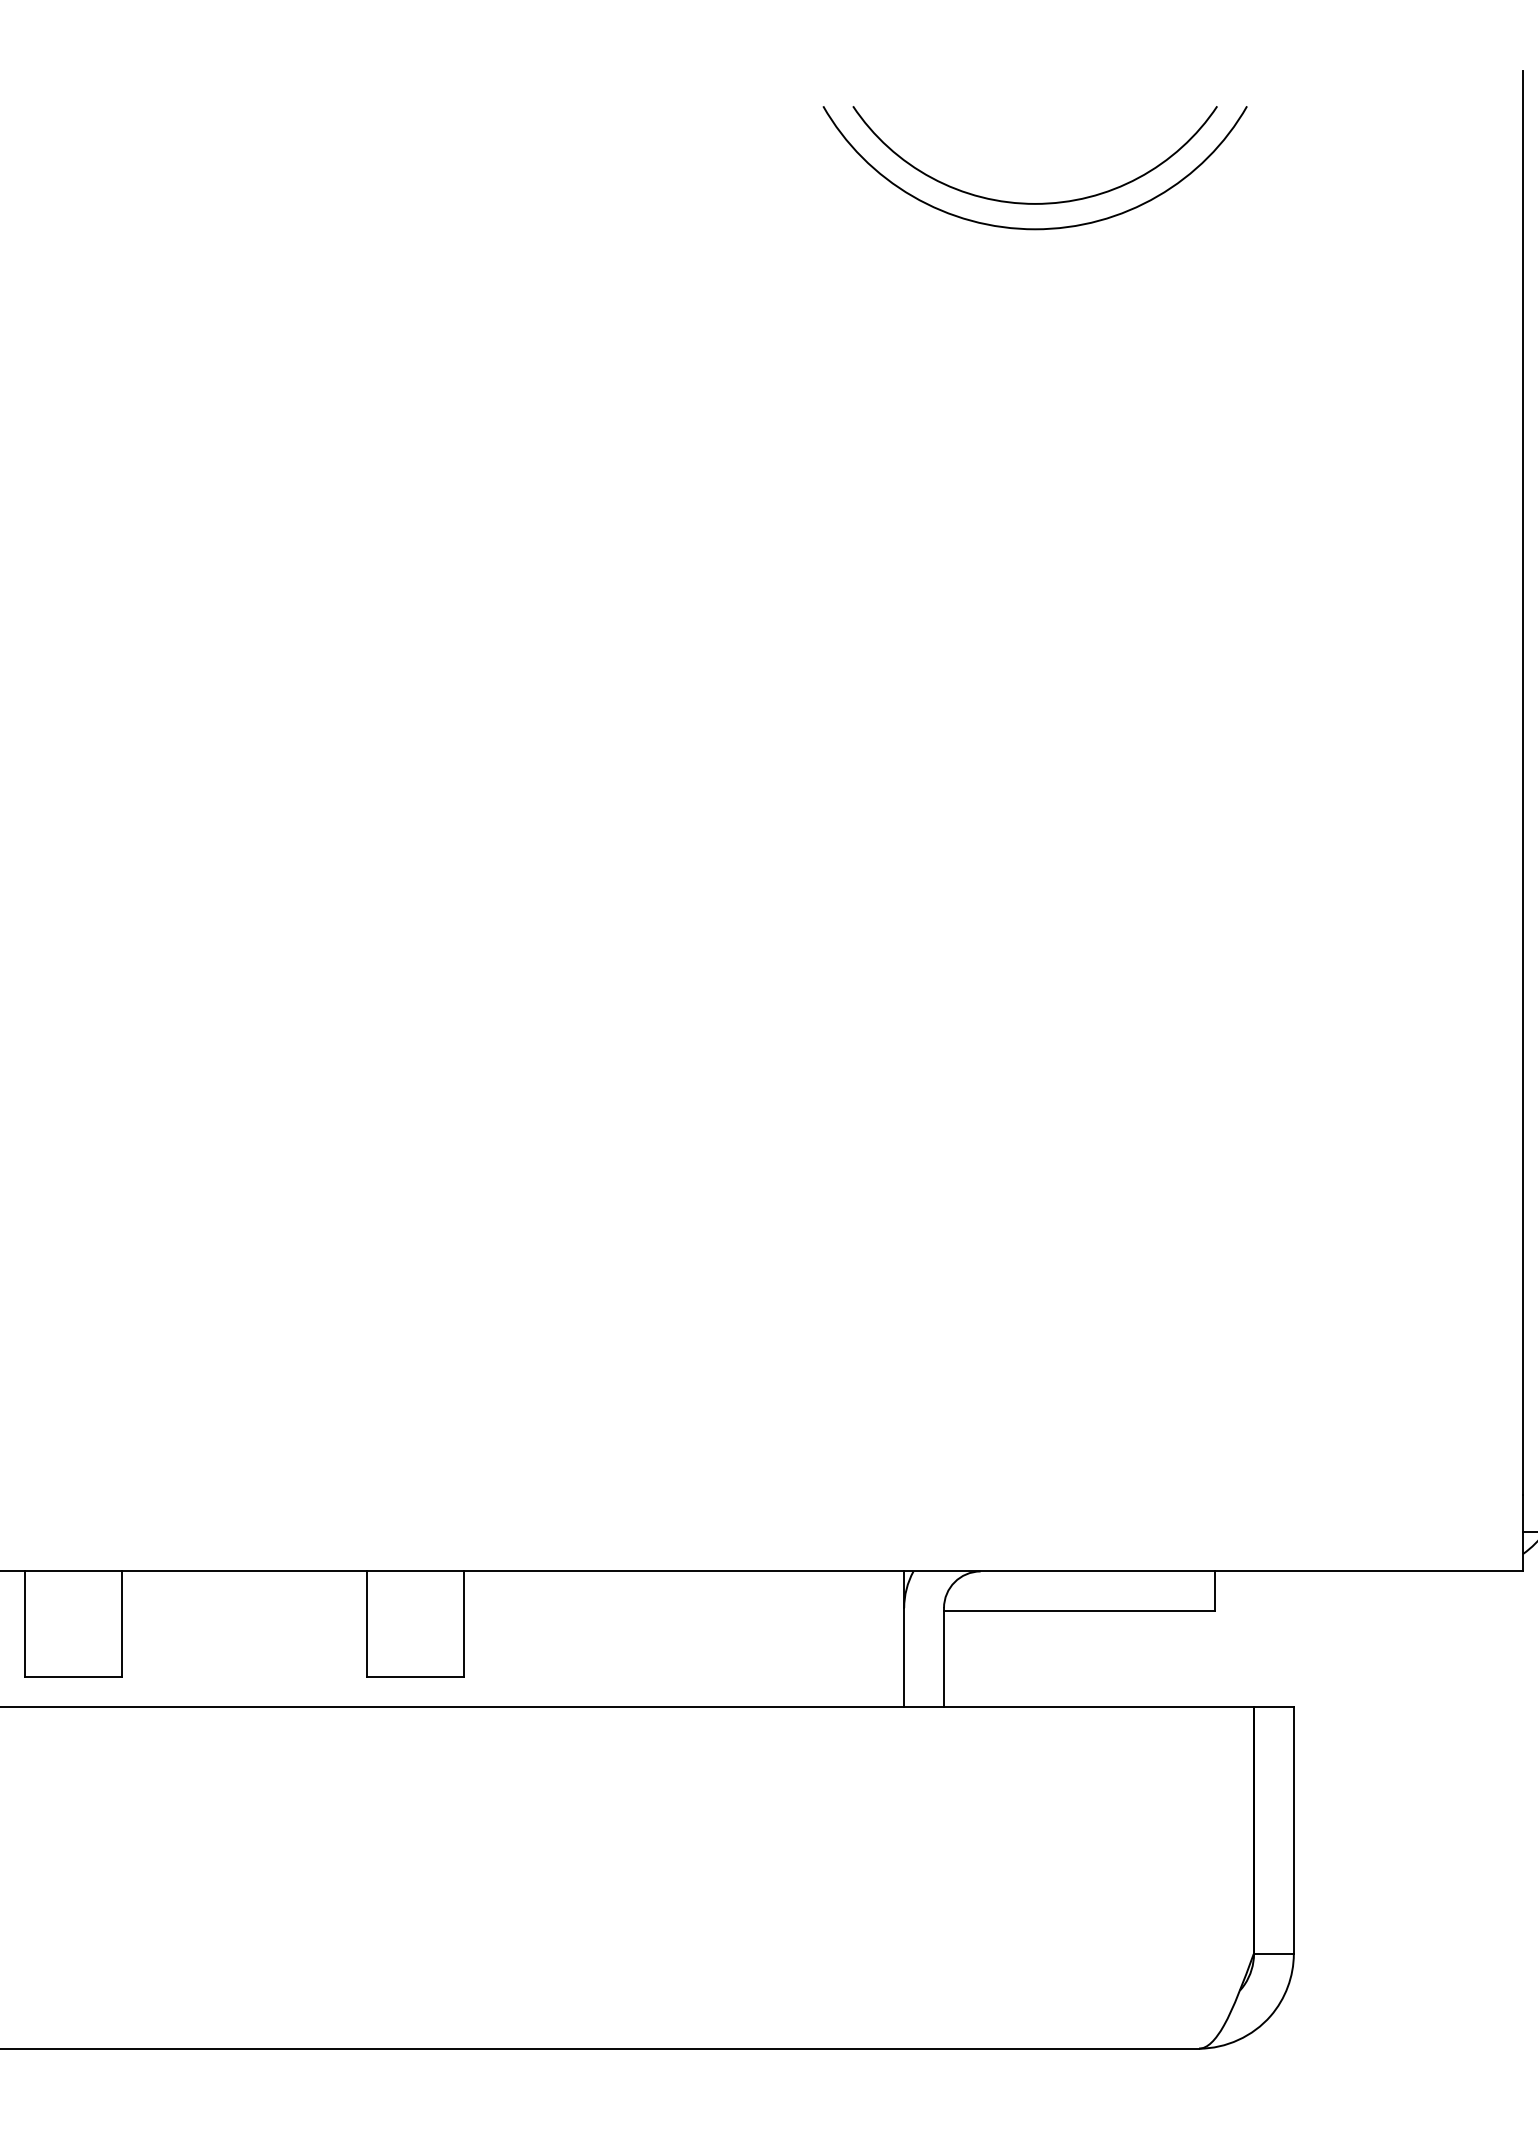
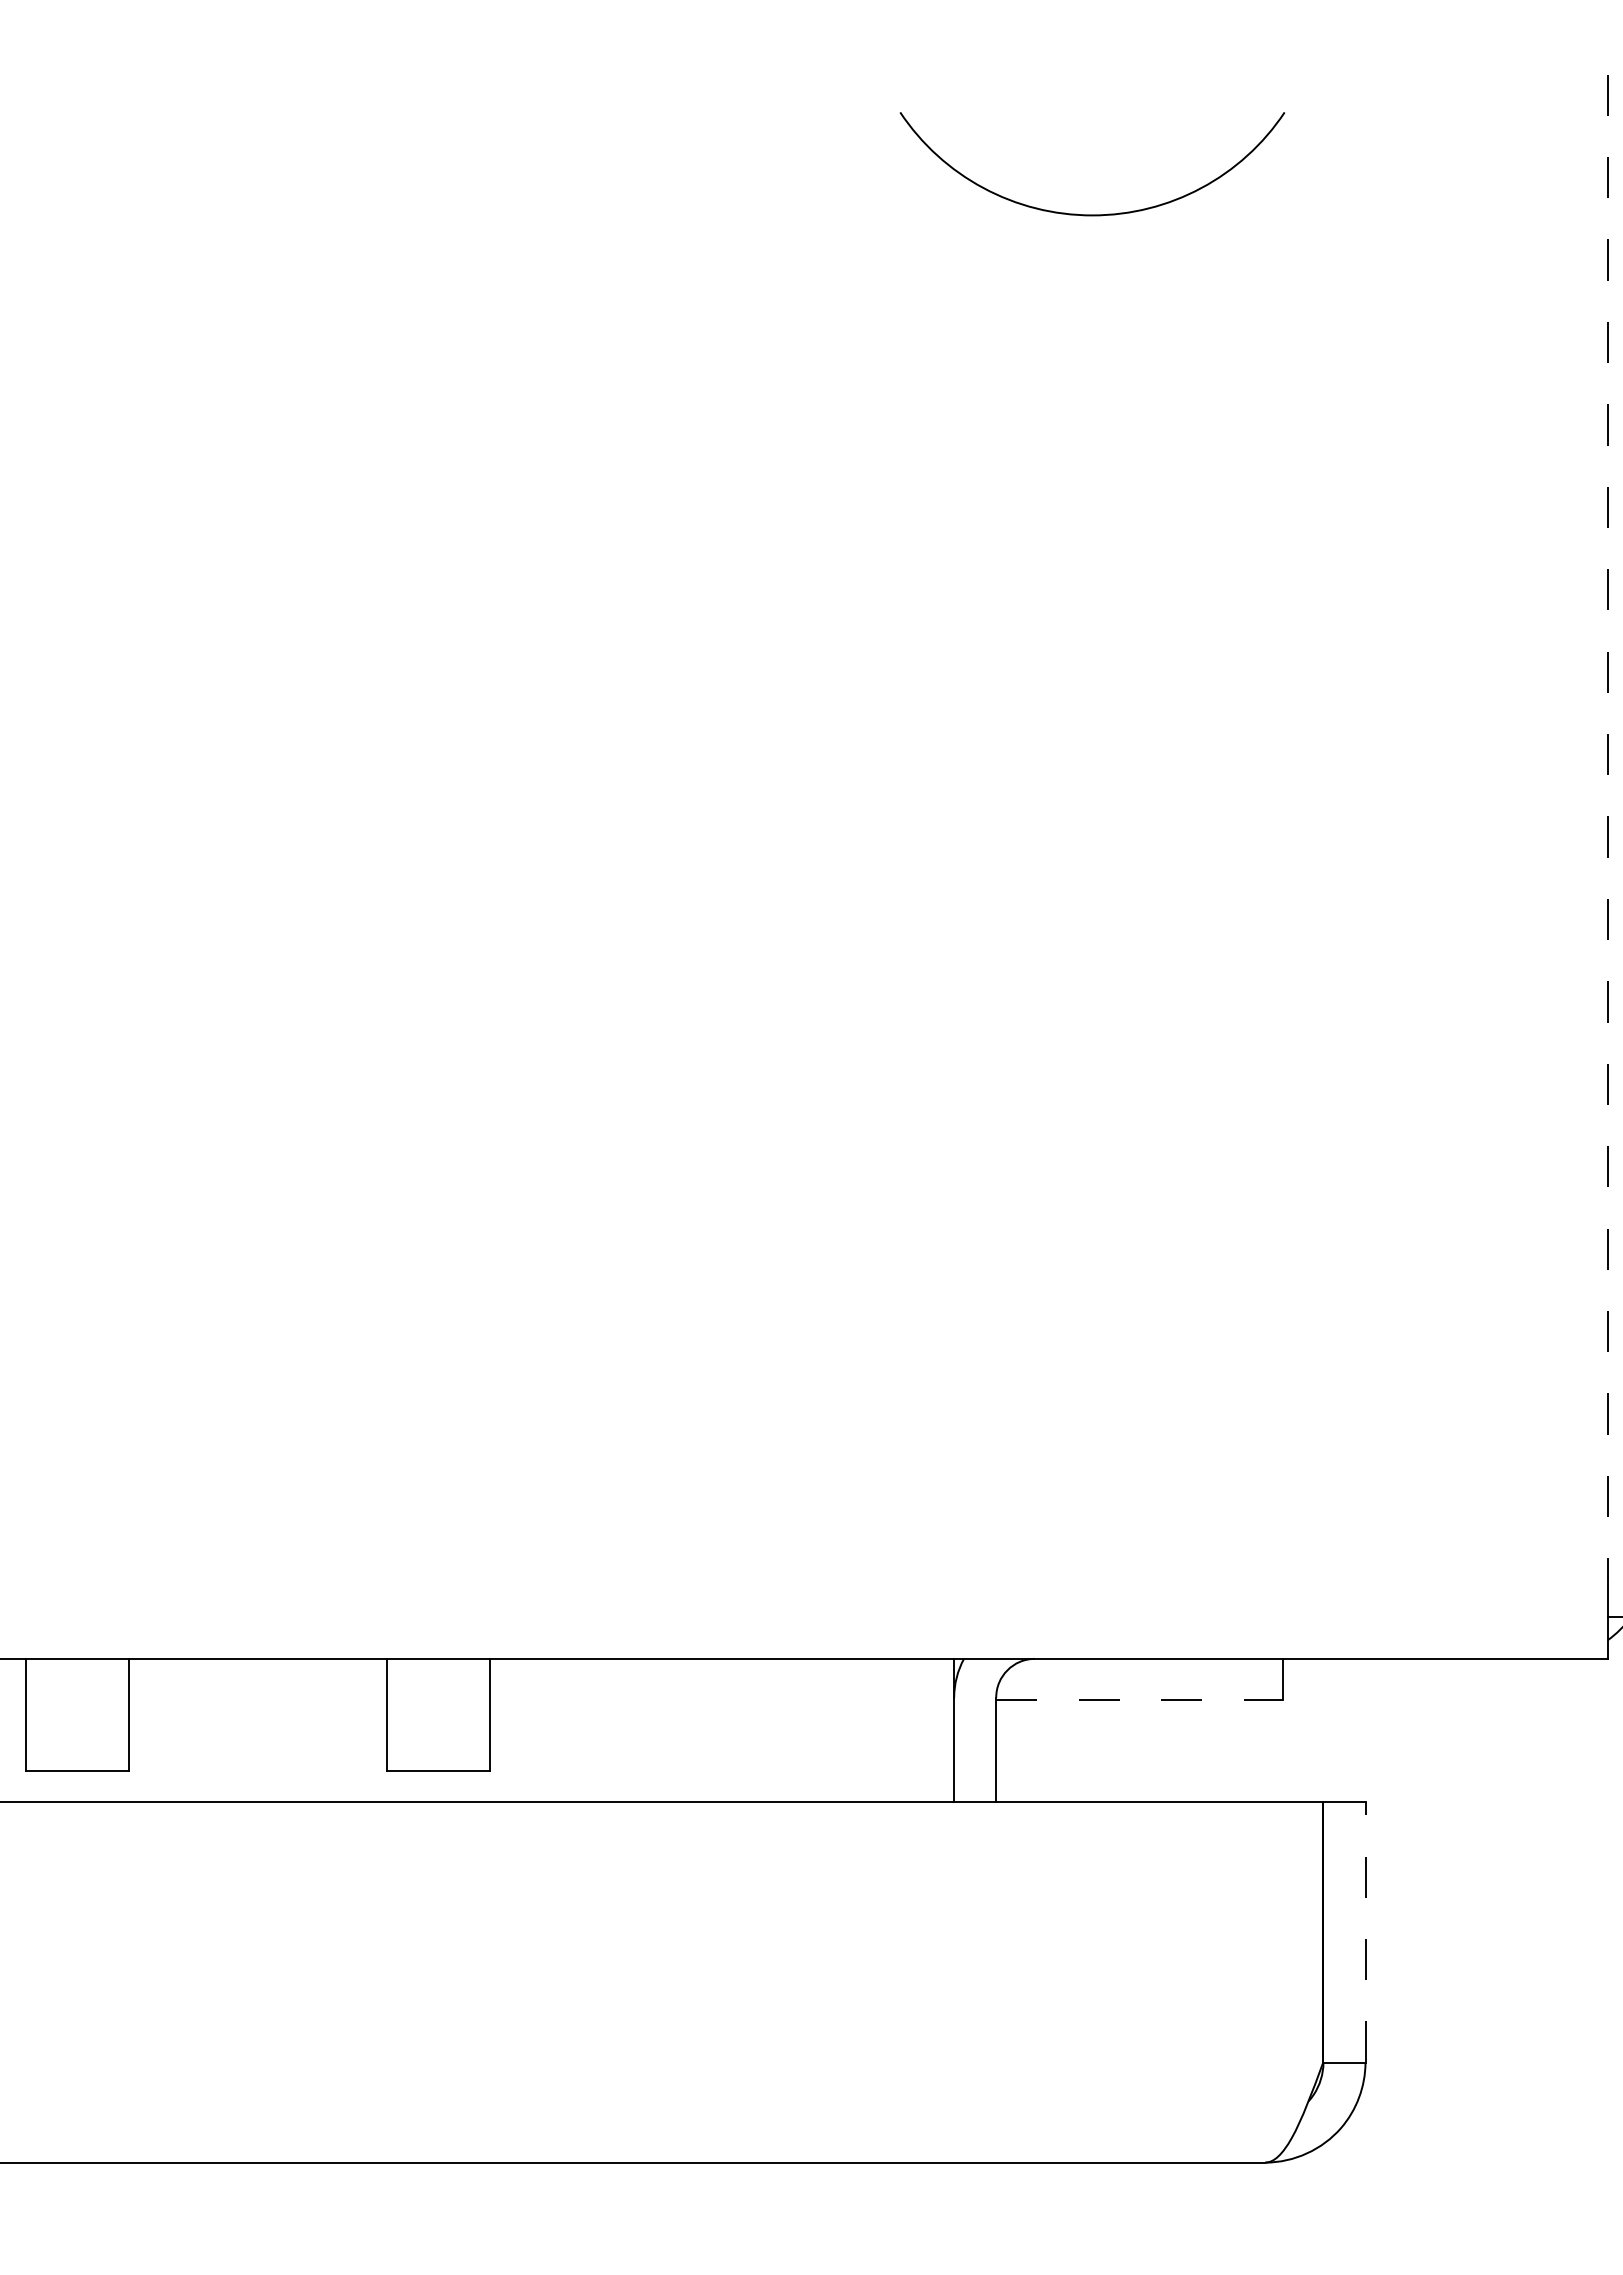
arc: (1035, 228) -> (1092, 241), removed
line: (1523, 782) -> (1607, 826), solid -> dashed
line: (1079, 1610) -> (1139, 1700), solid -> dashed
line: (1293, 1829) -> (1365, 1931), solid -> dashed

